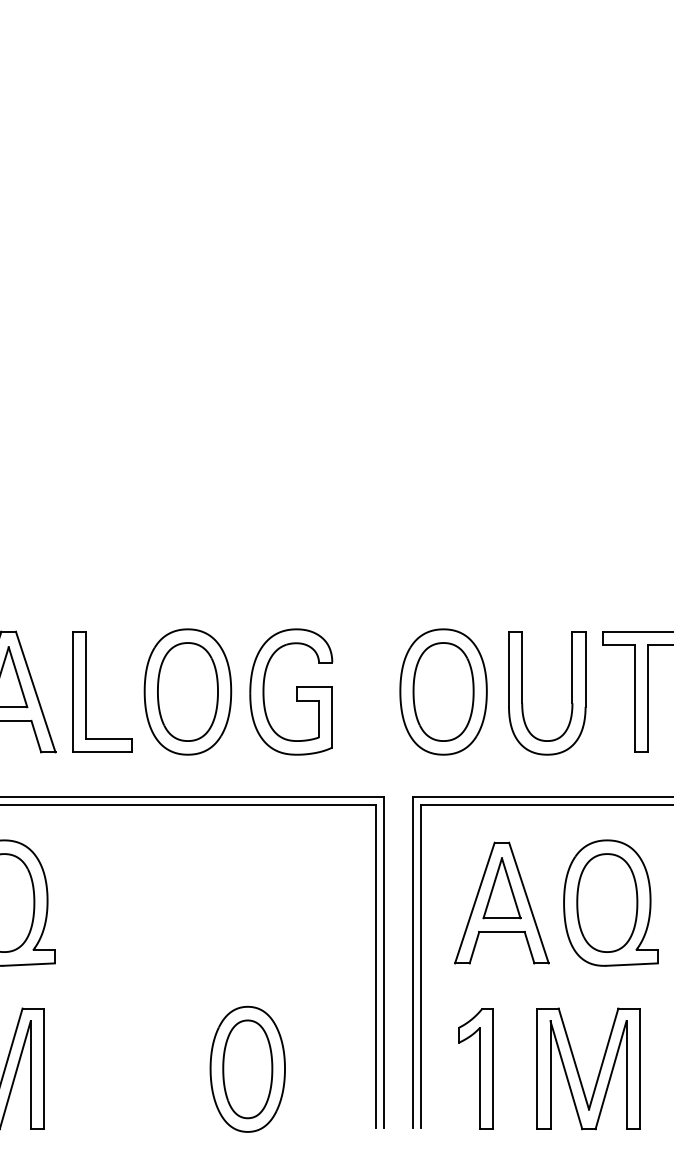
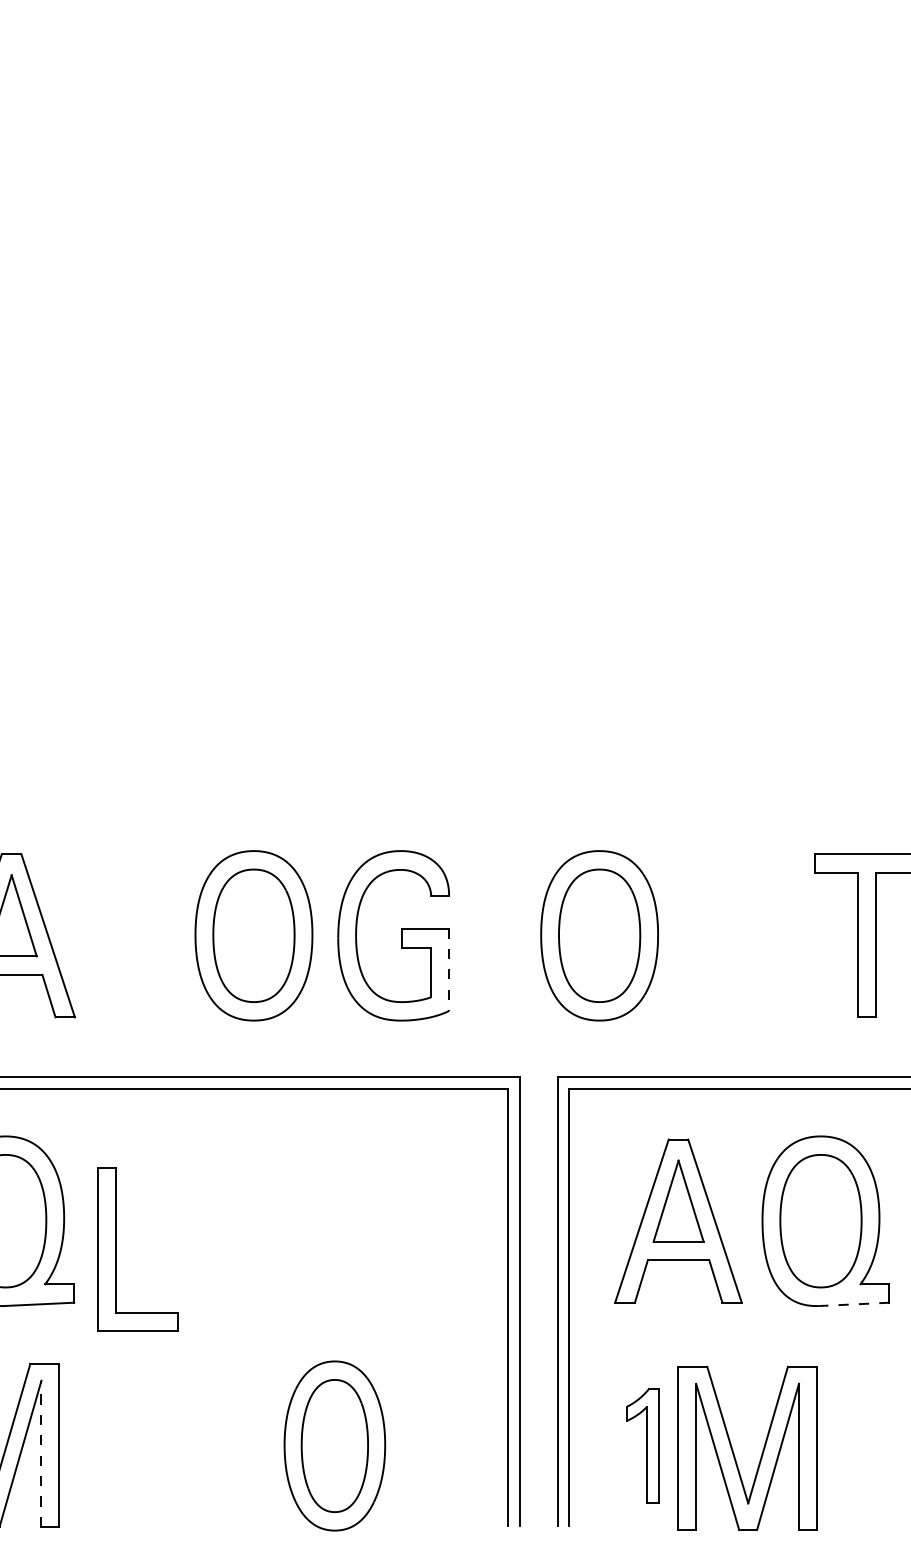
part: (86, 691) -> (116, 1249), moved
part: (522, 693) -> (706, 937), removed
line: (332, 717) -> (449, 970), solid -> dashed
line: (632, 964) -> (854, 1304), solid -> dashed
part: (475, 1068) -> (642, 1445), size x0.7
part: (578, 1070) -> (733, 1450), moved
line: (30, 1074) -> (41, 1453), solid -> dashed

